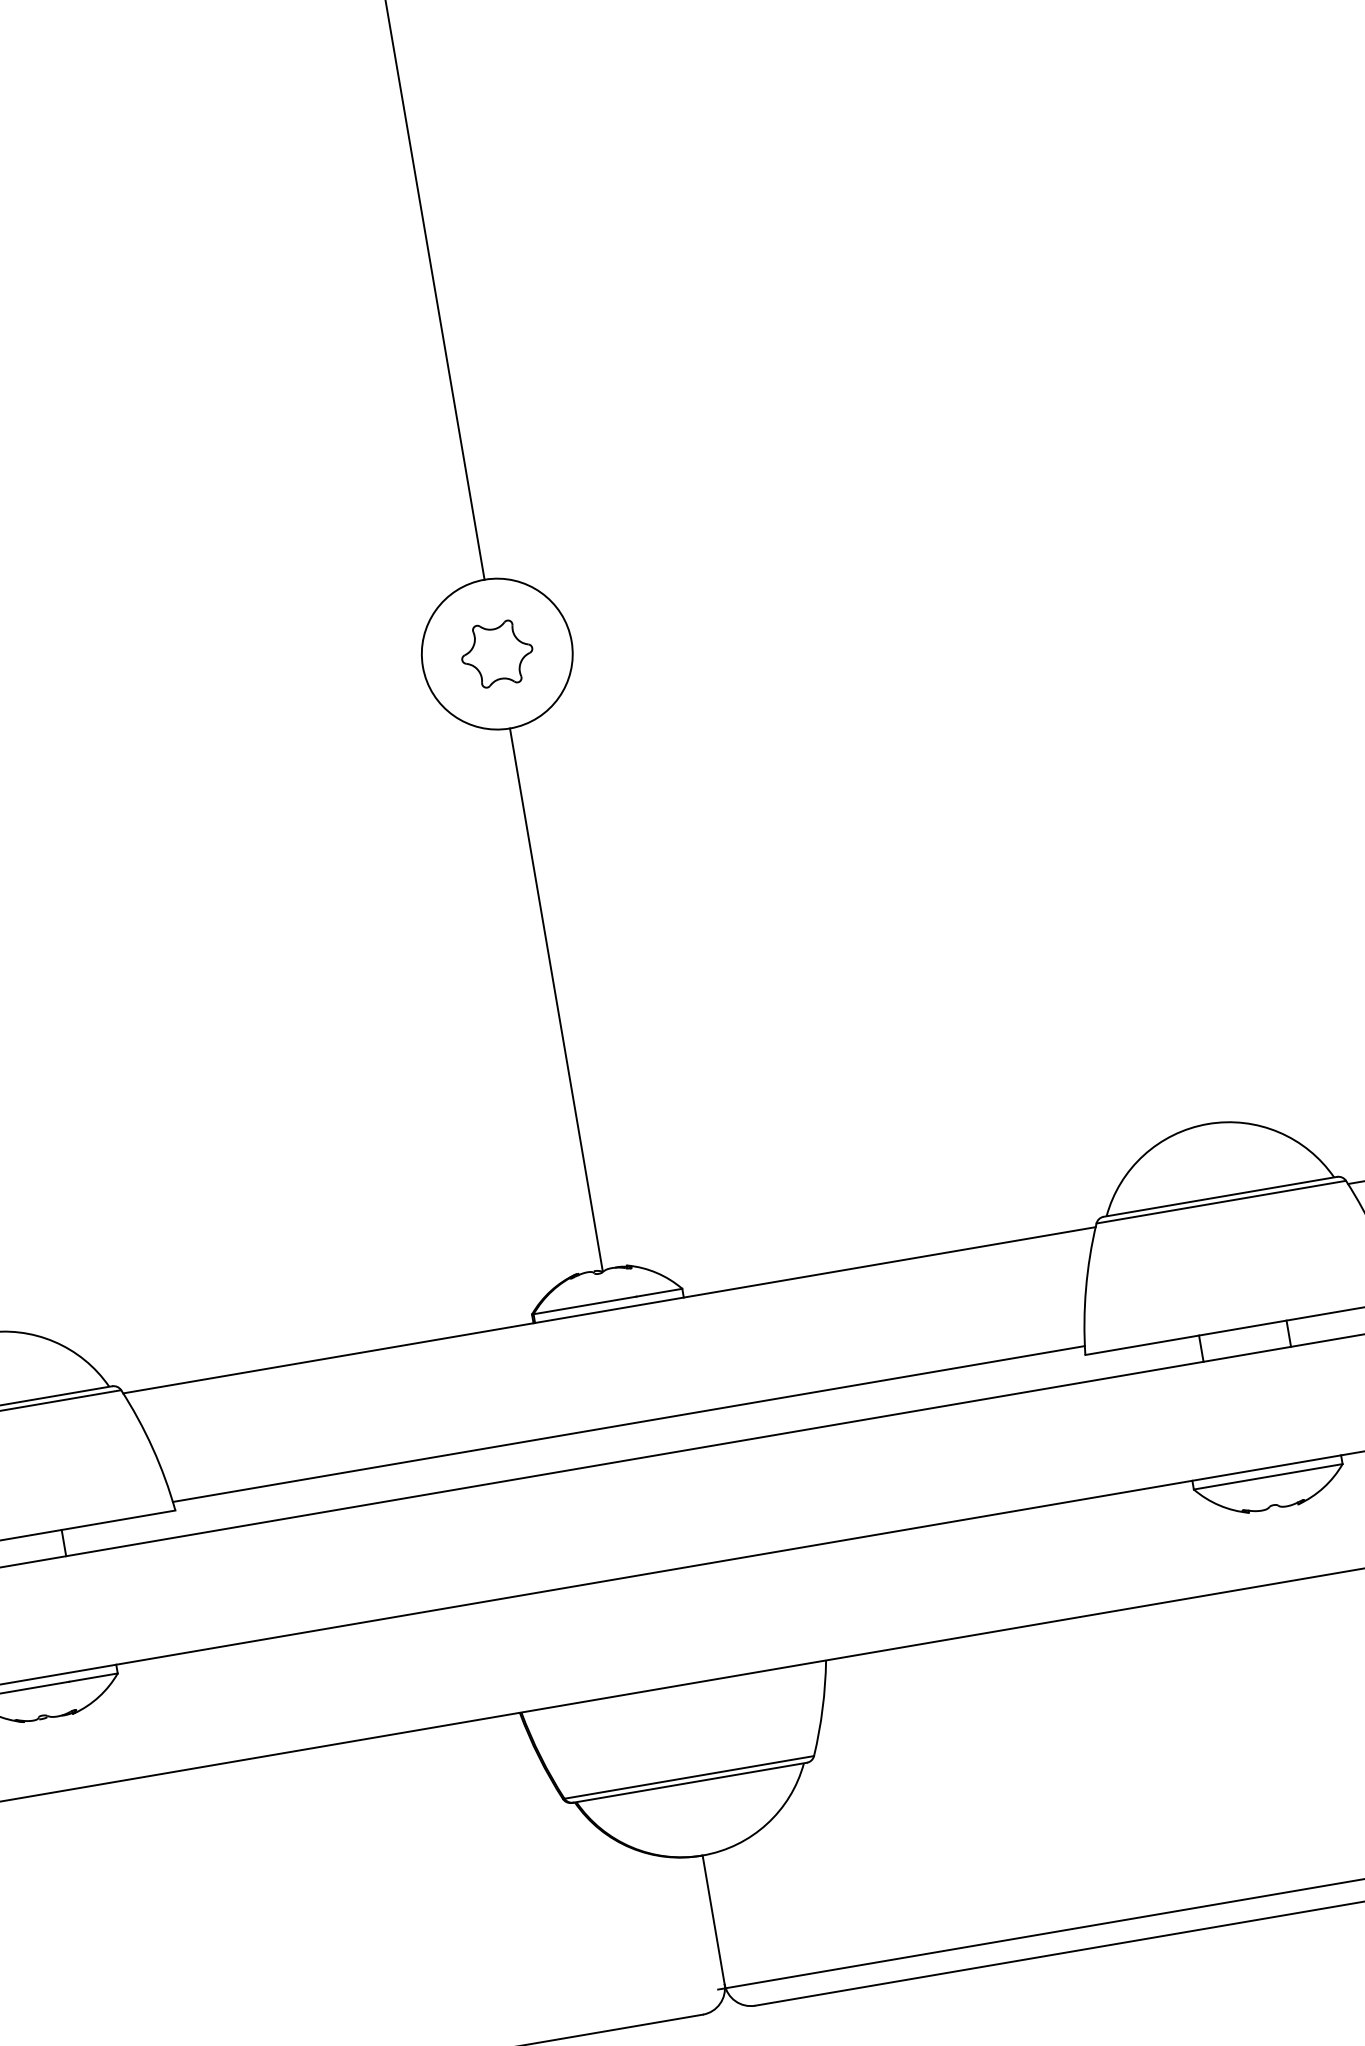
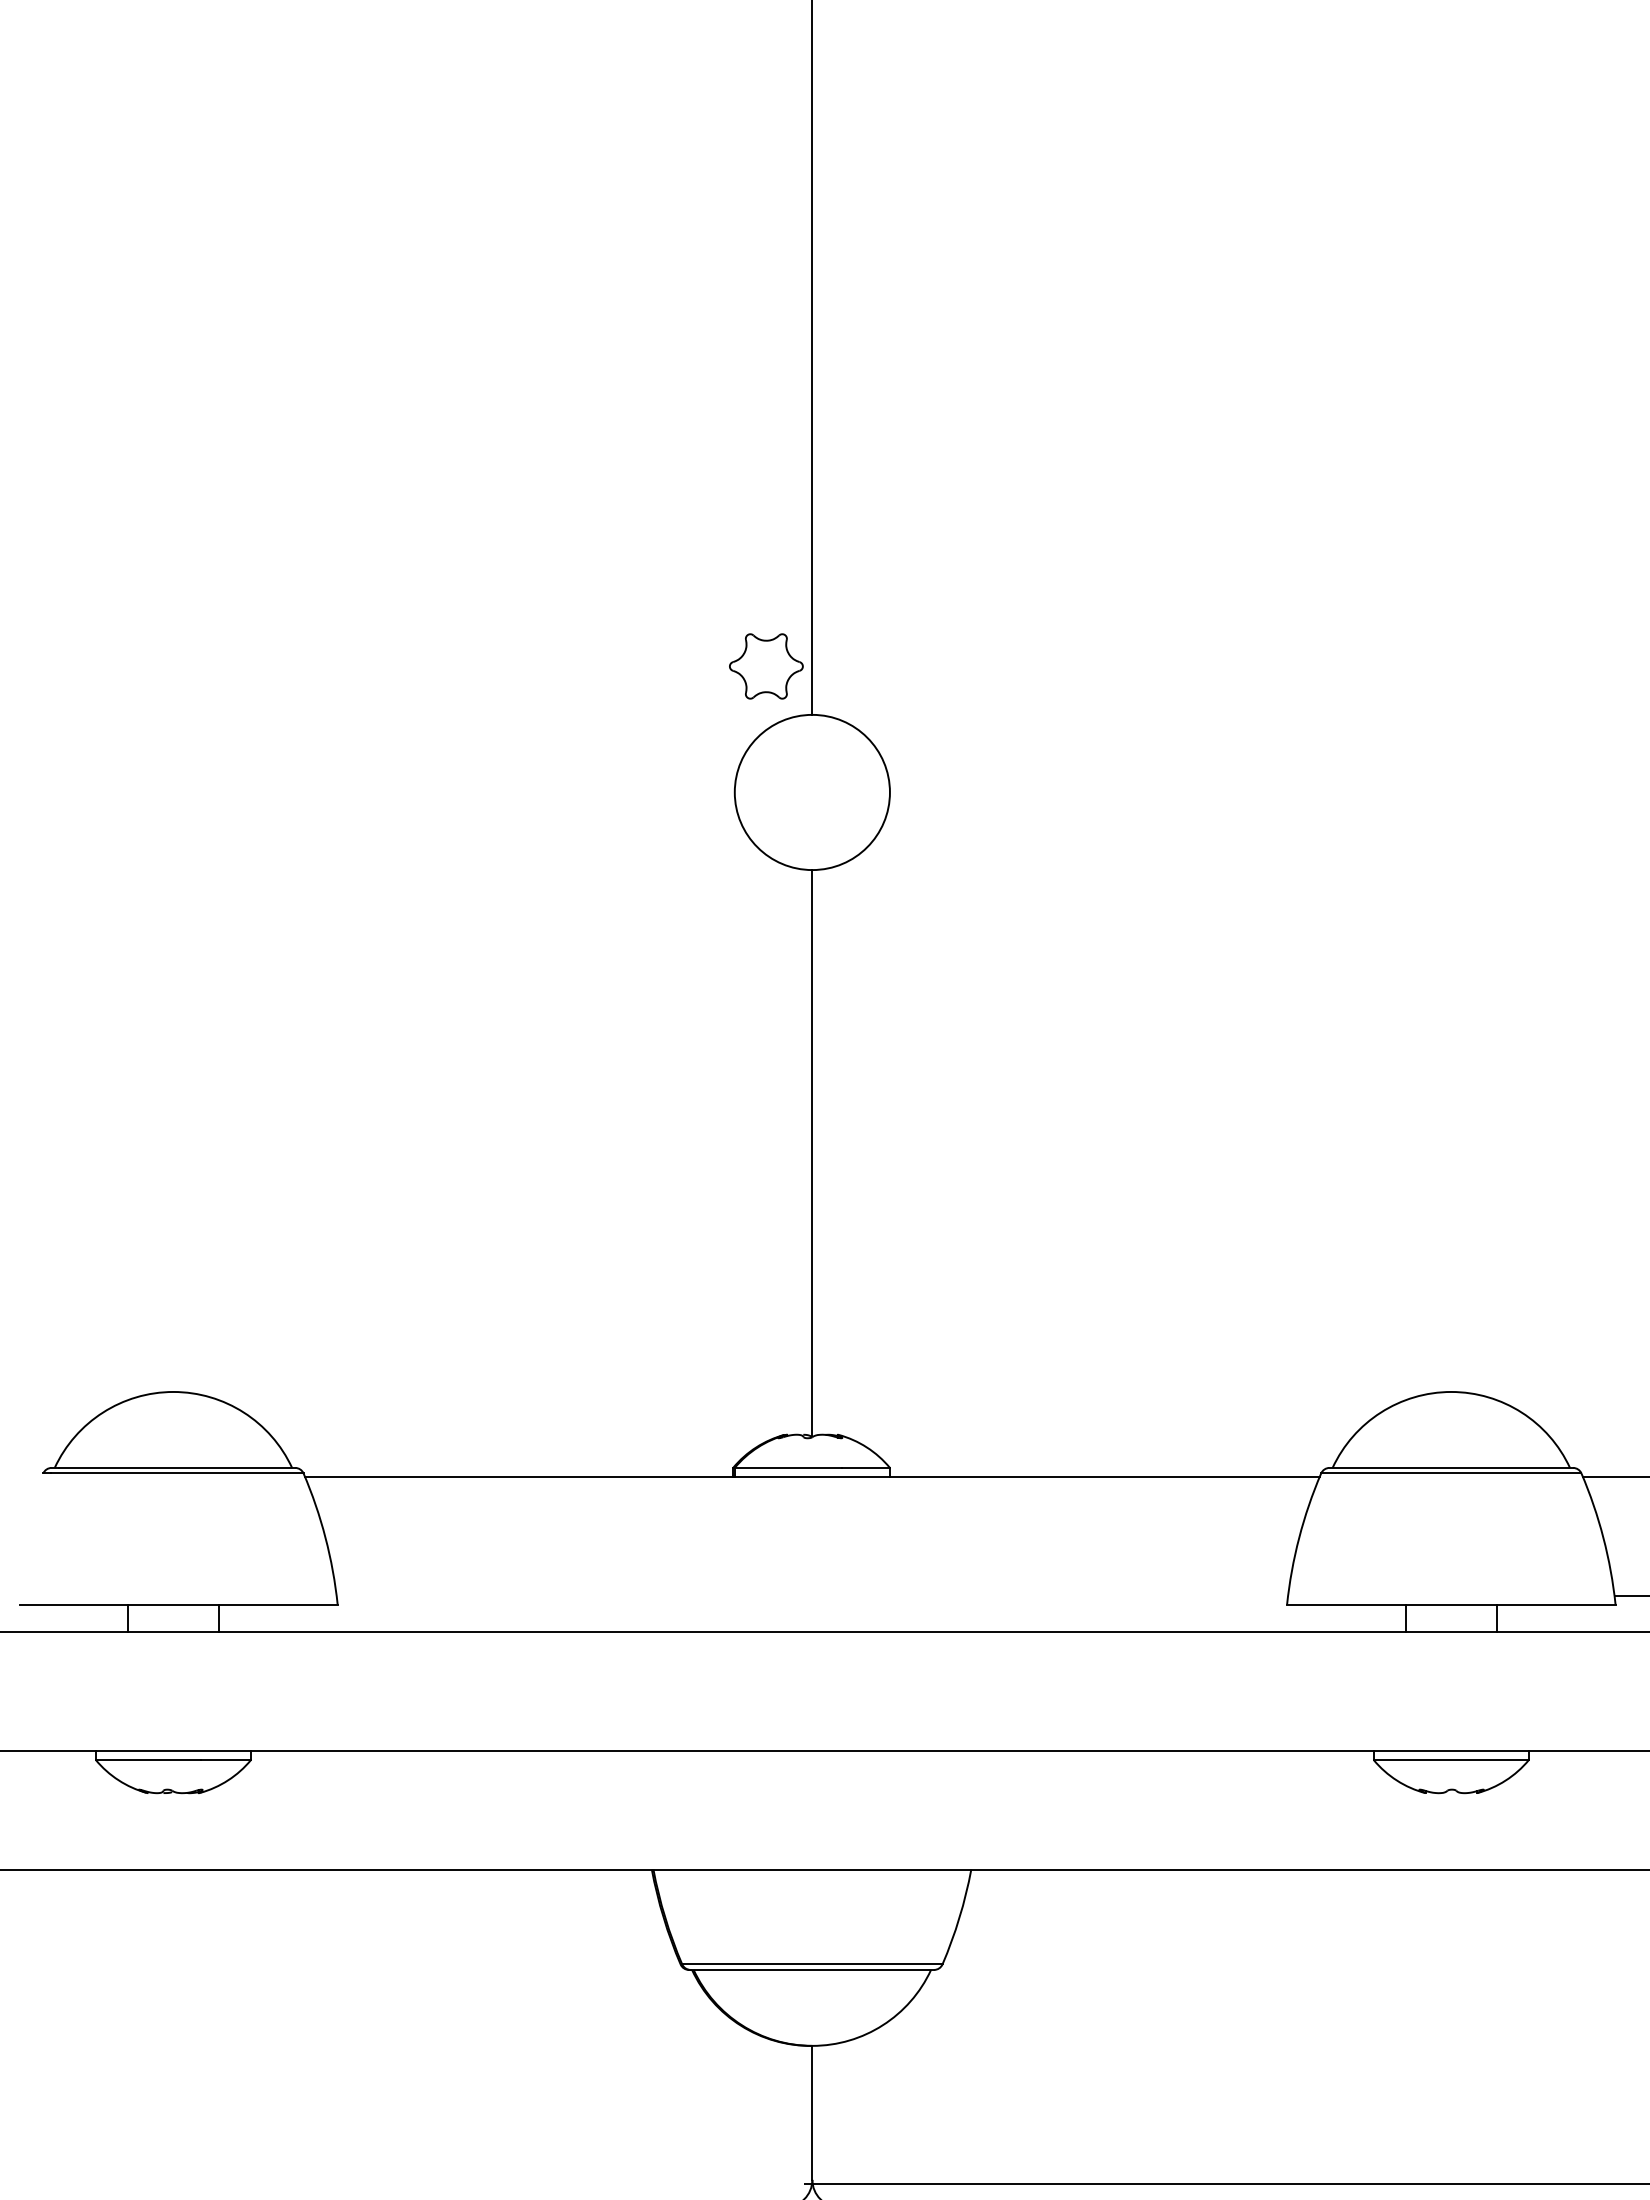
part: (497, 654) -> (766, 666), moved
line: (628, 1423) -> (812, 1595), removed

